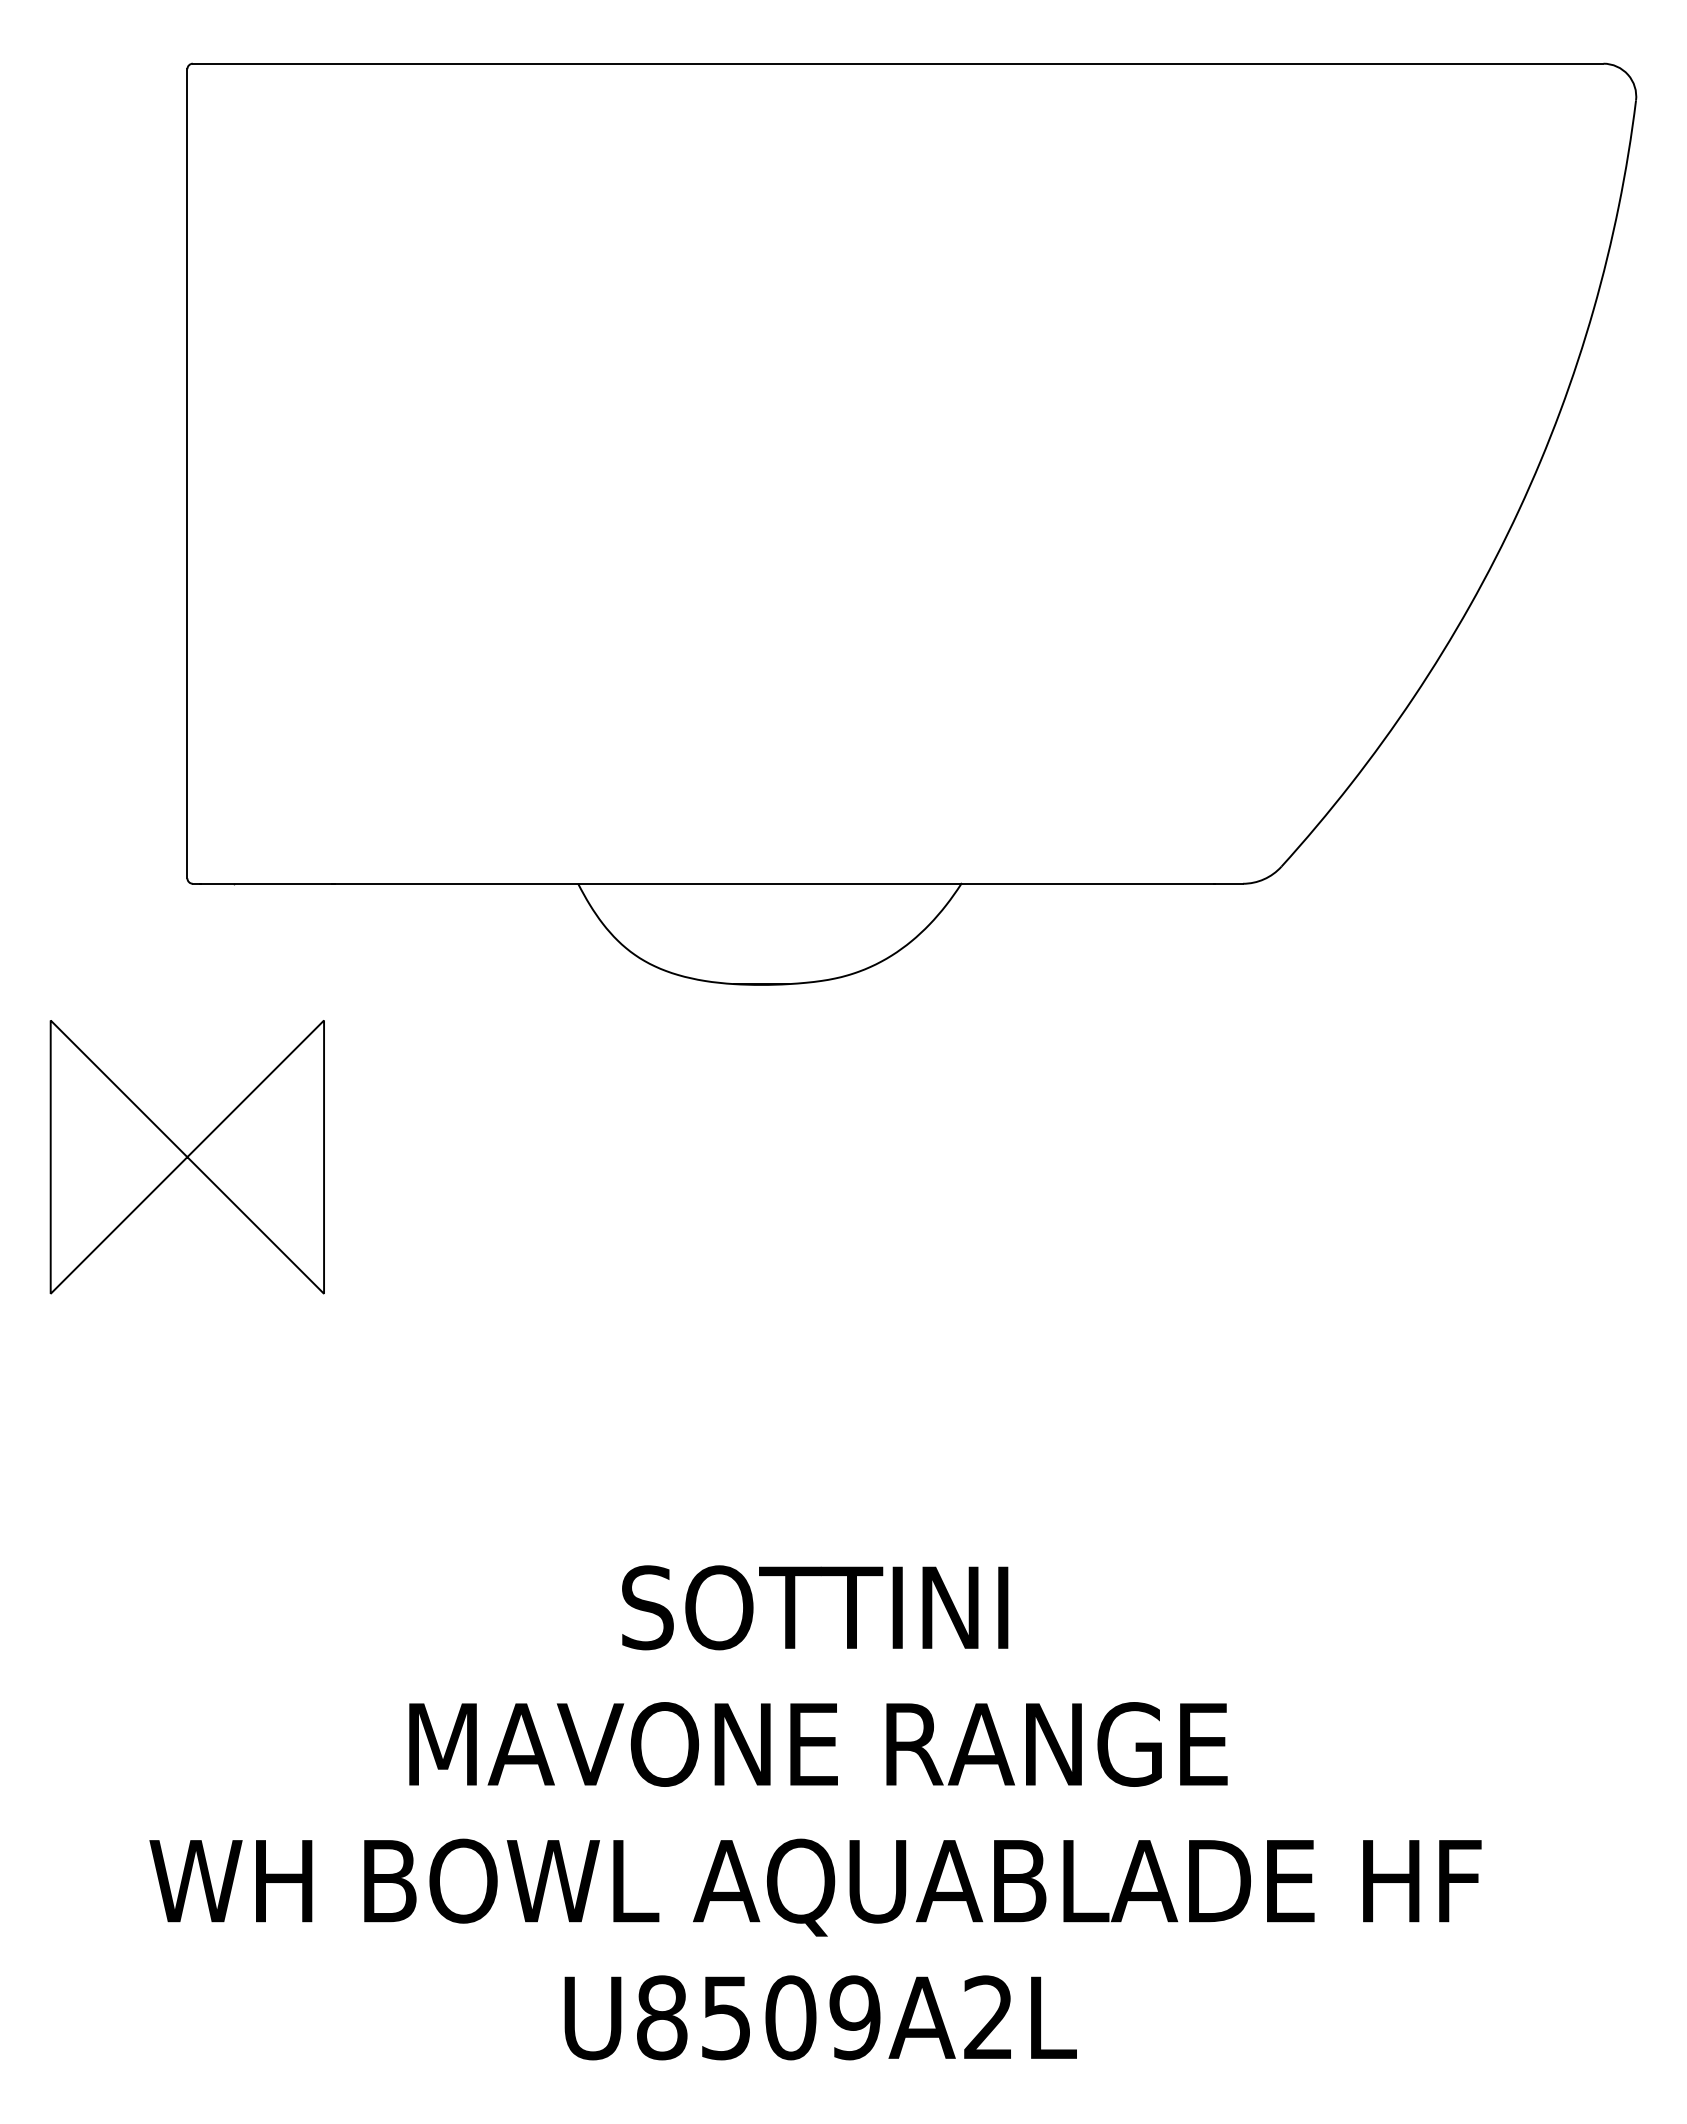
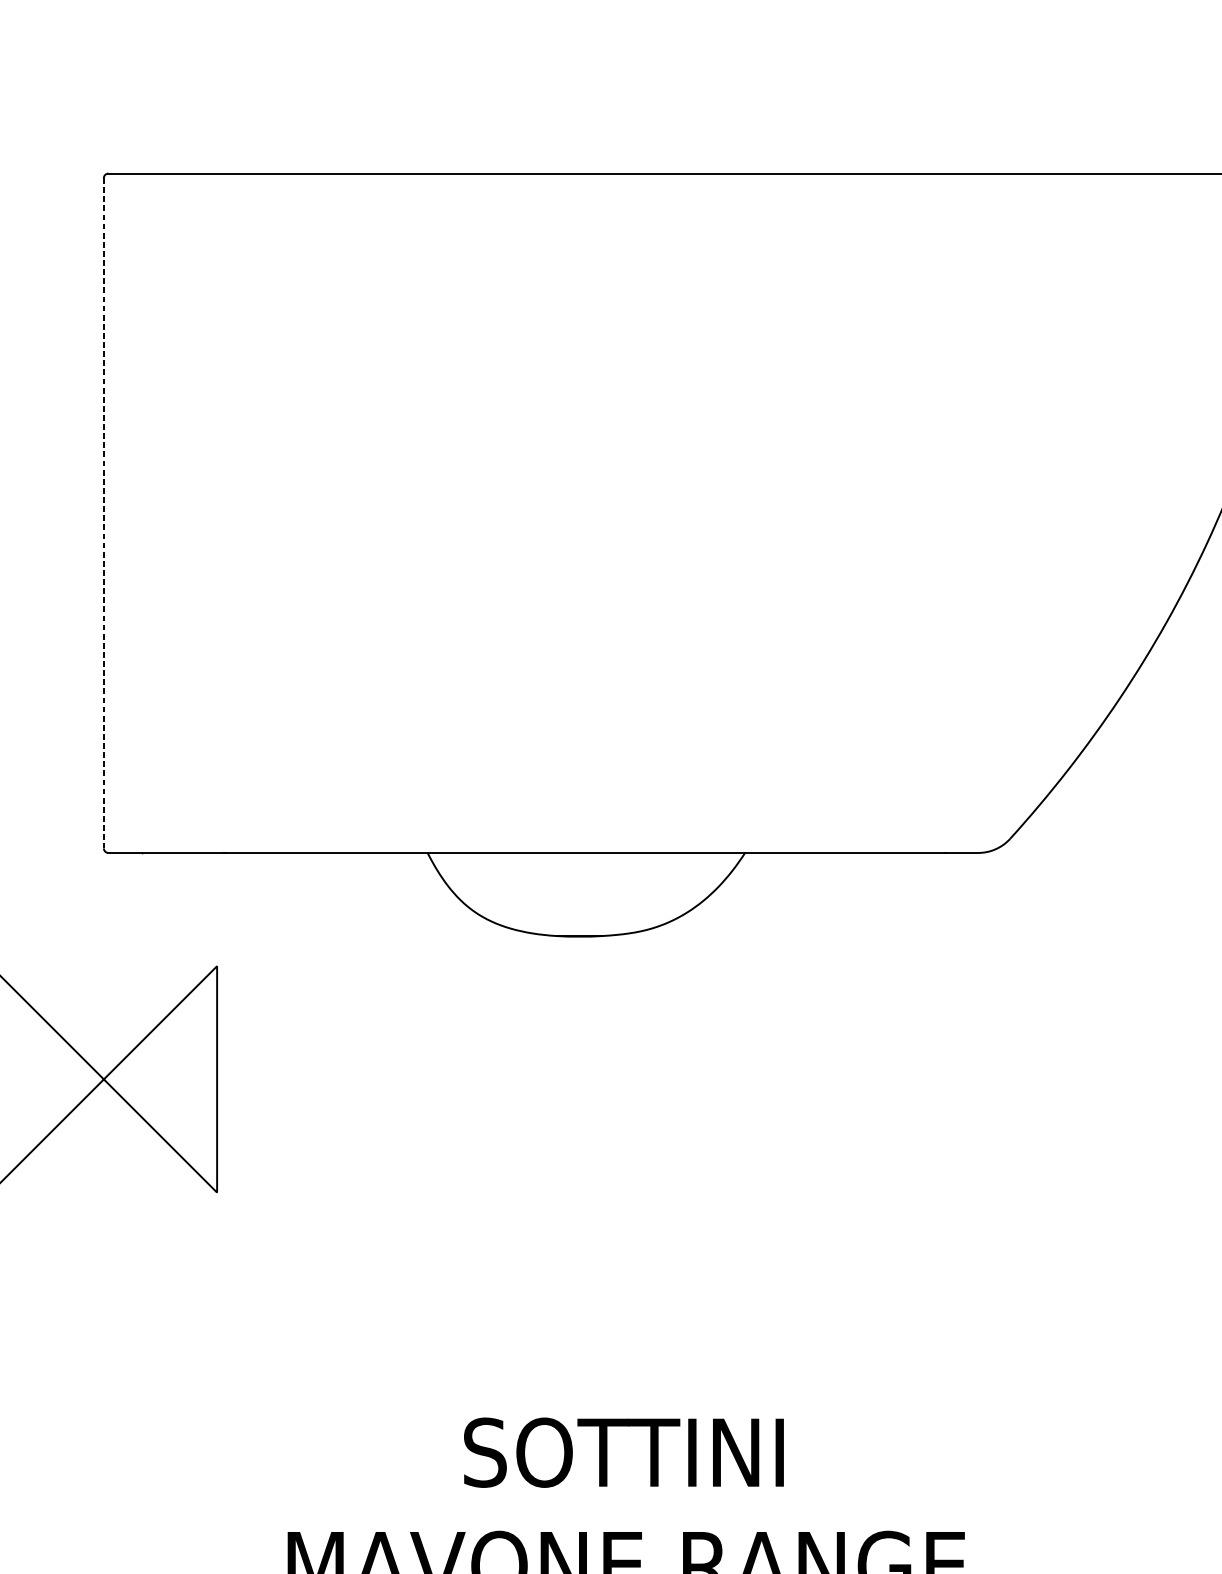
line: (187, 473) -> (103, 513), solid -> dashed

